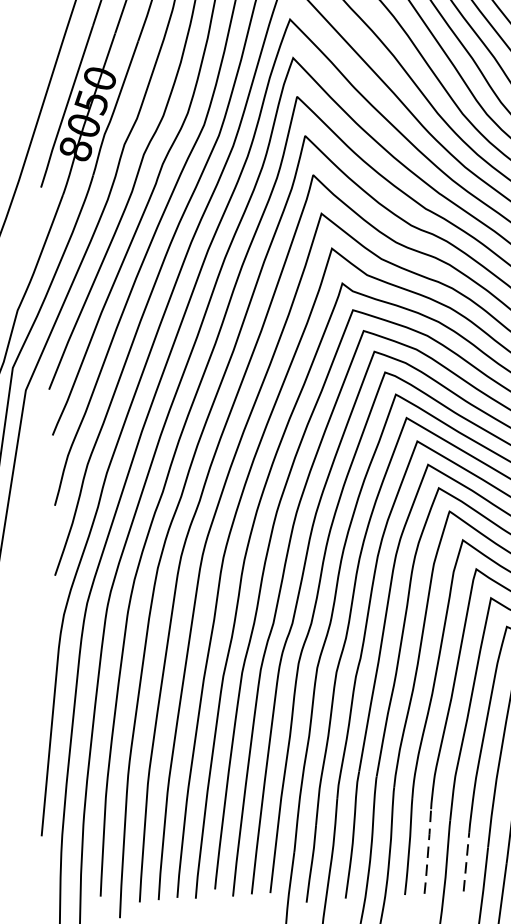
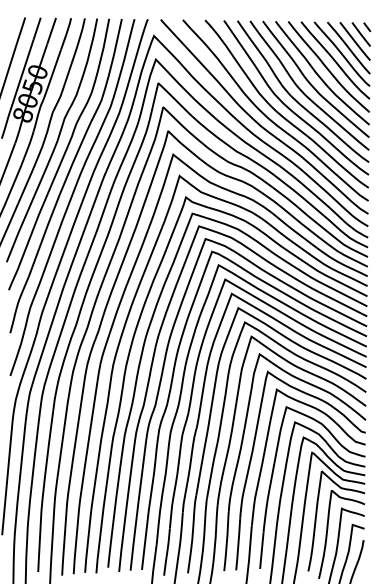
line: (428, 851) -> (238, 544), dashed -> solid
line: (465, 861) -> (261, 550), dashed -> solid

